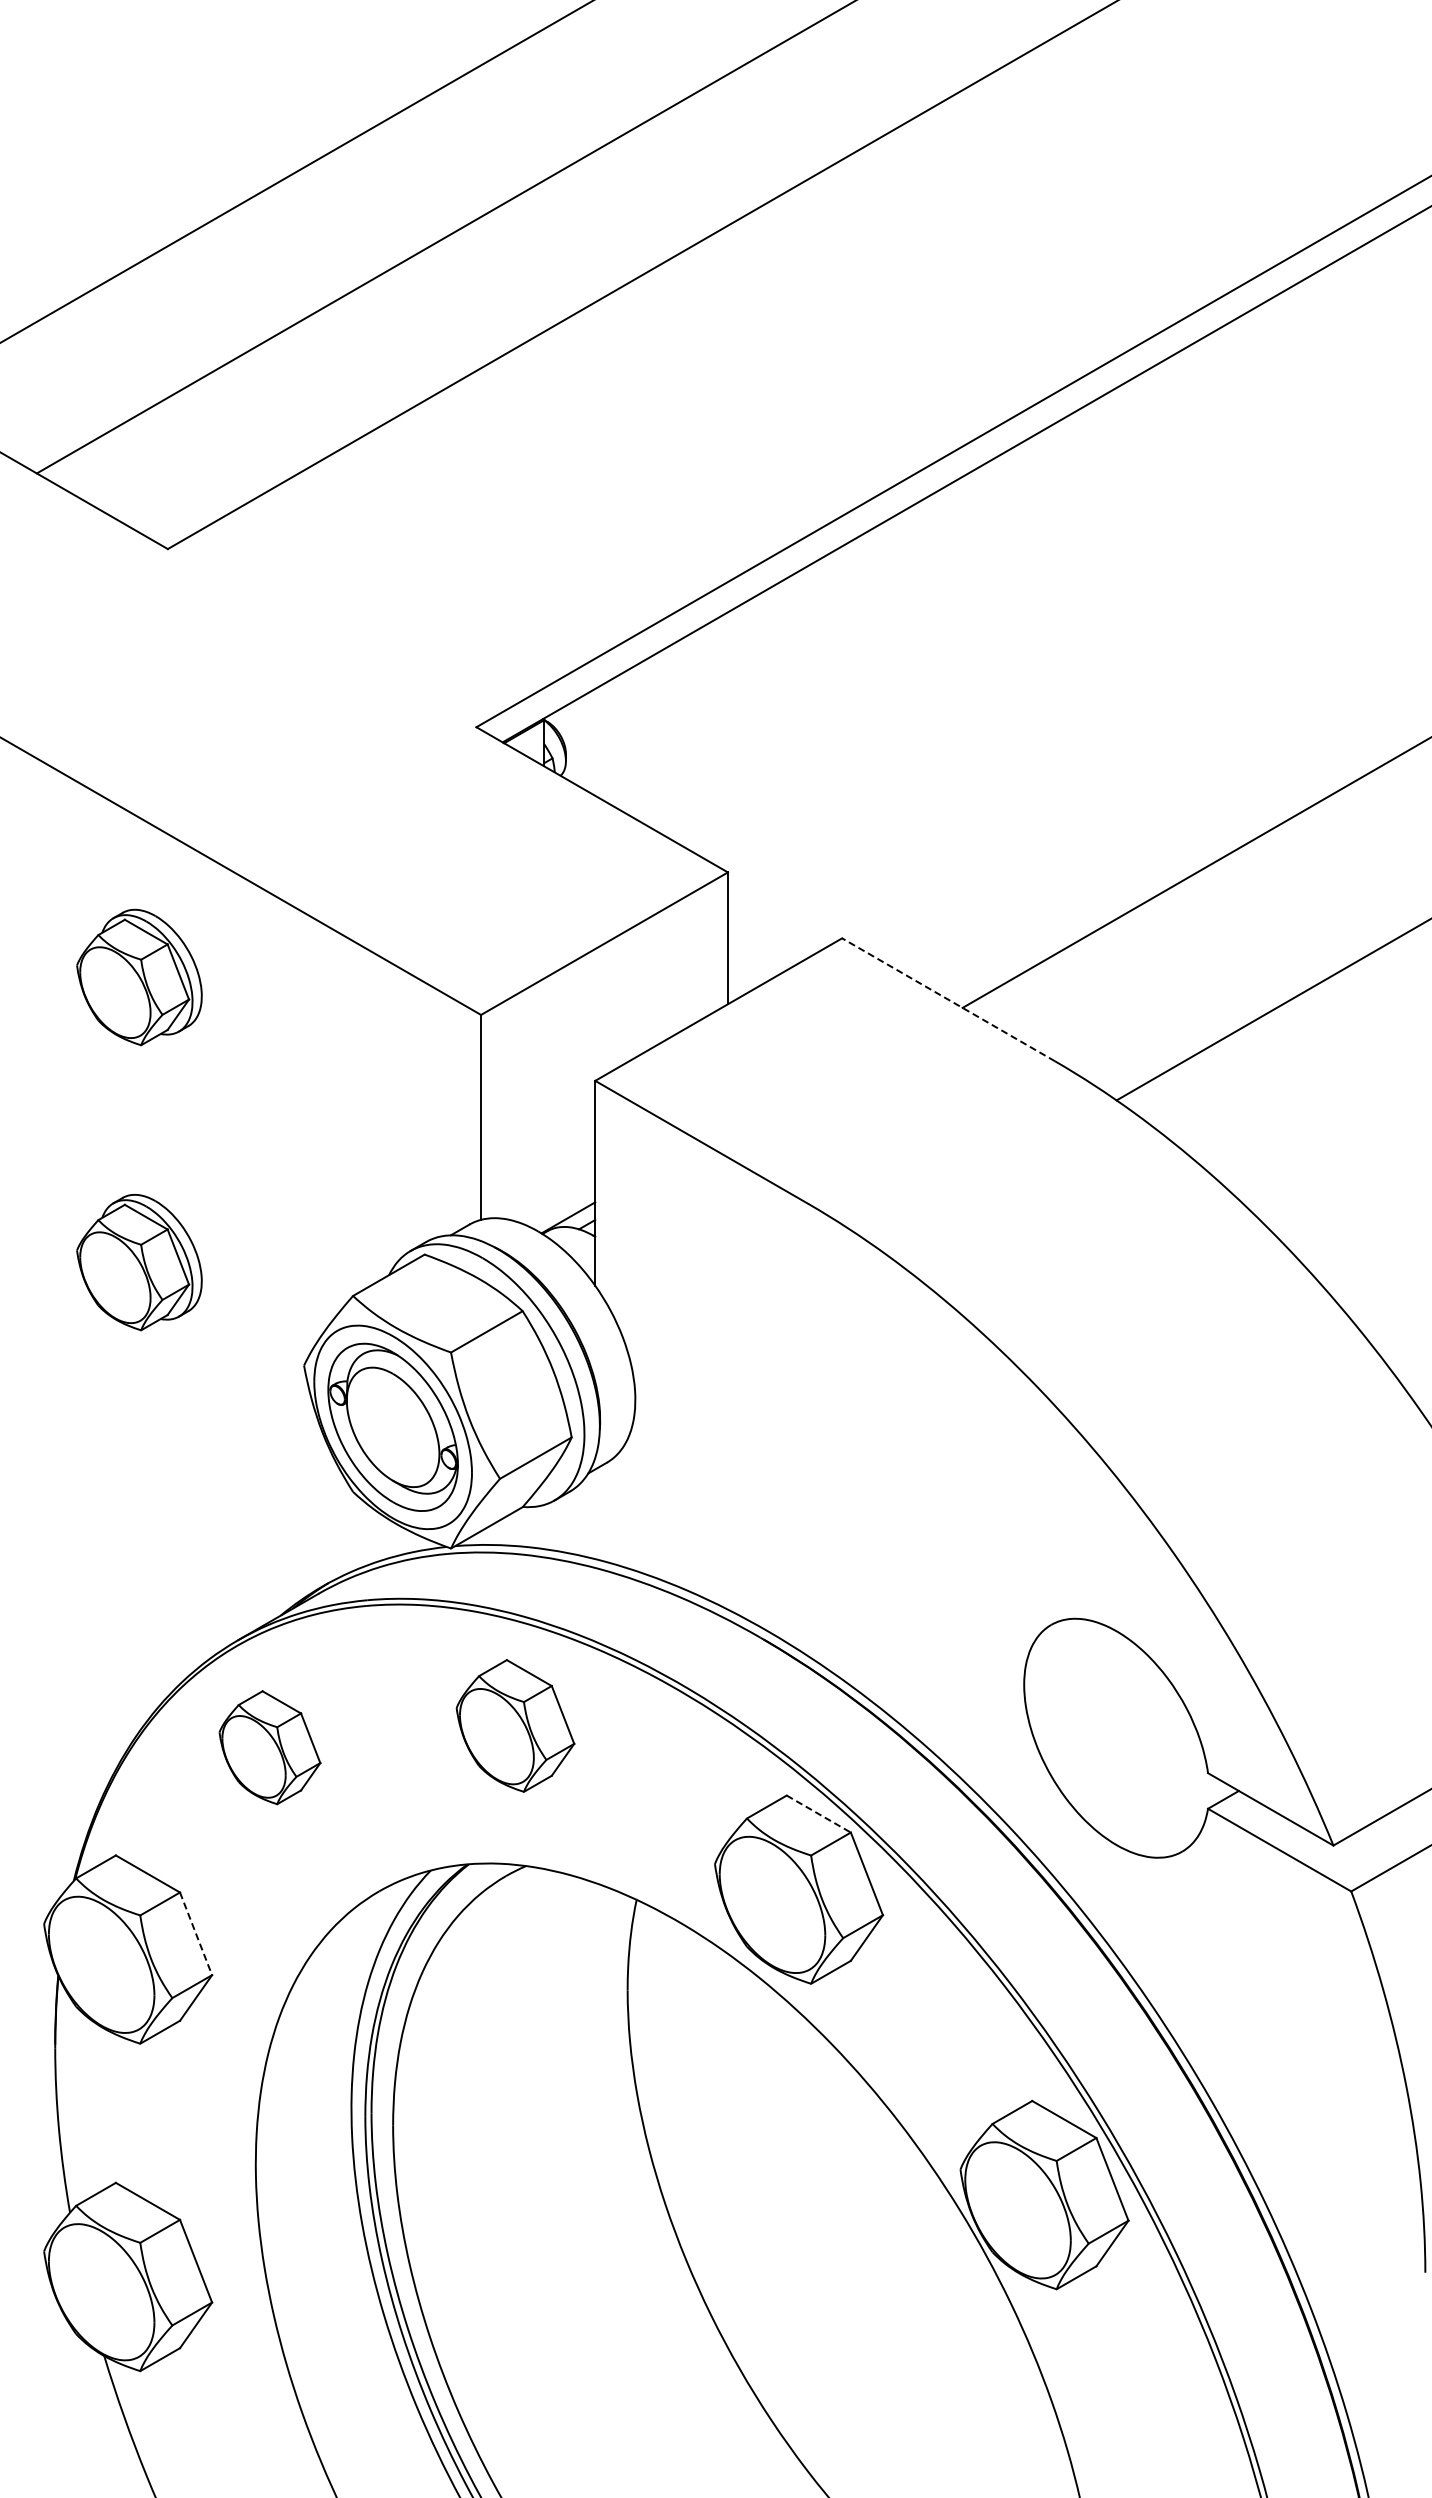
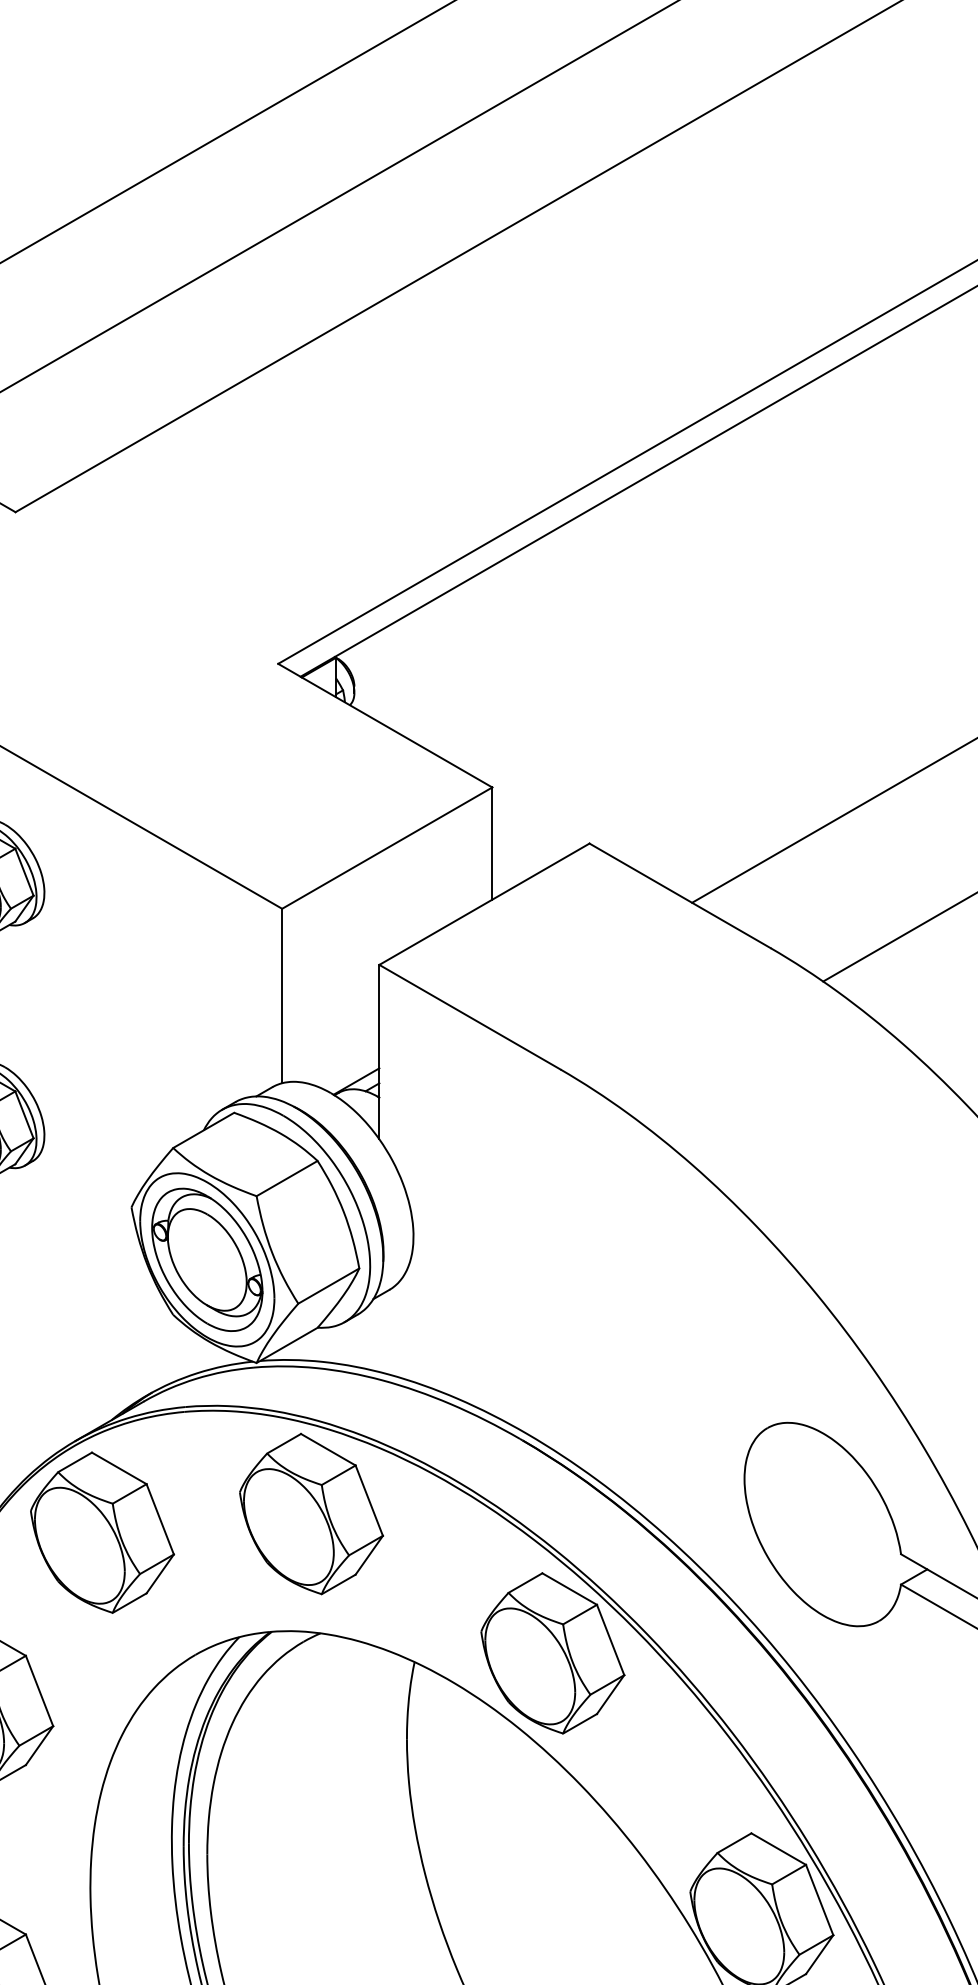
line: (948, 999) -> (680, 895), dashed -> solid
part: (515, 1725) -> (311, 1513), size x1.43
part: (269, 1747) -> (102, 1532), size x1.67
line: (819, 1814) -> (570, 1589), dashed -> solid
line: (196, 1934) -> (39, 1691), dashed -> solid

